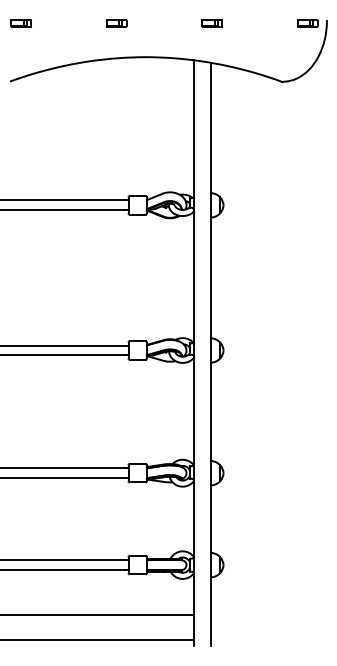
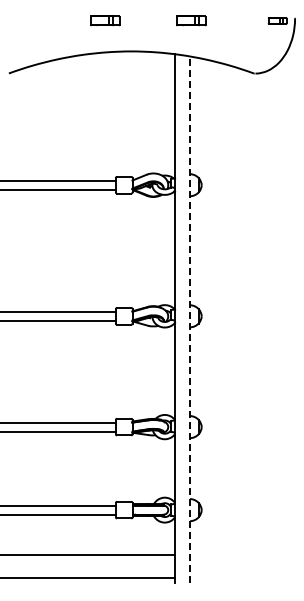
part: (20, 22) -> (18, 20), removed
part: (115, 22) -> (104, 20), size x1.6
part: (212, 22) -> (191, 20), size x1.6
line: (211, 354) -> (190, 319), solid -> dashed

